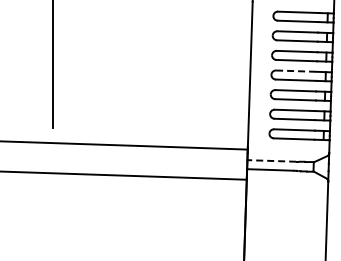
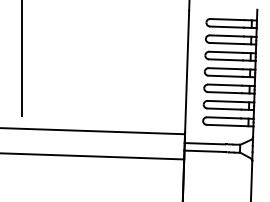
line: (296, 71) -> (225, 68), dashed -> solid
line: (271, 160) -> (204, 143), dashed -> solid

